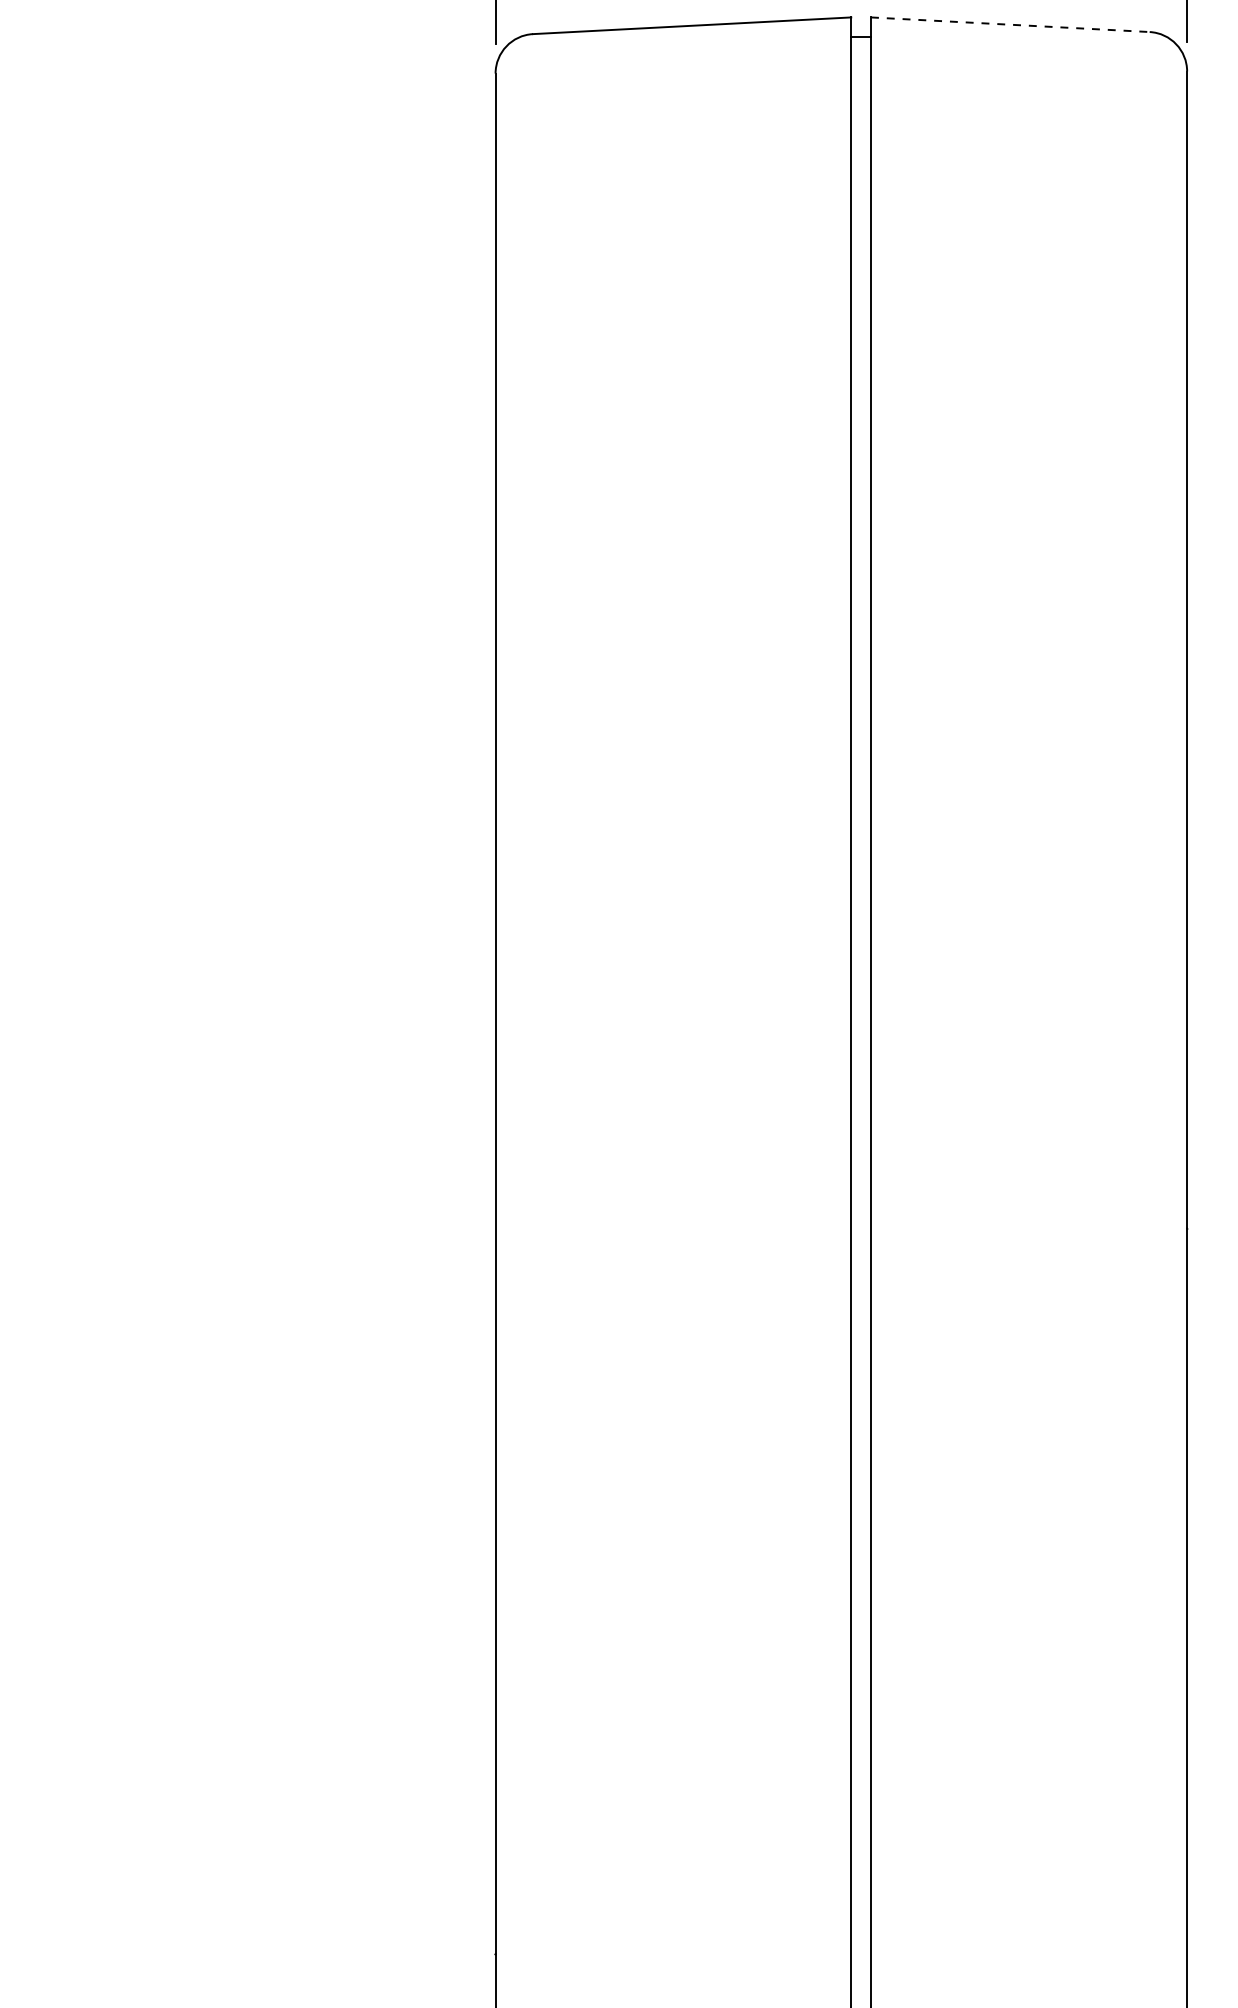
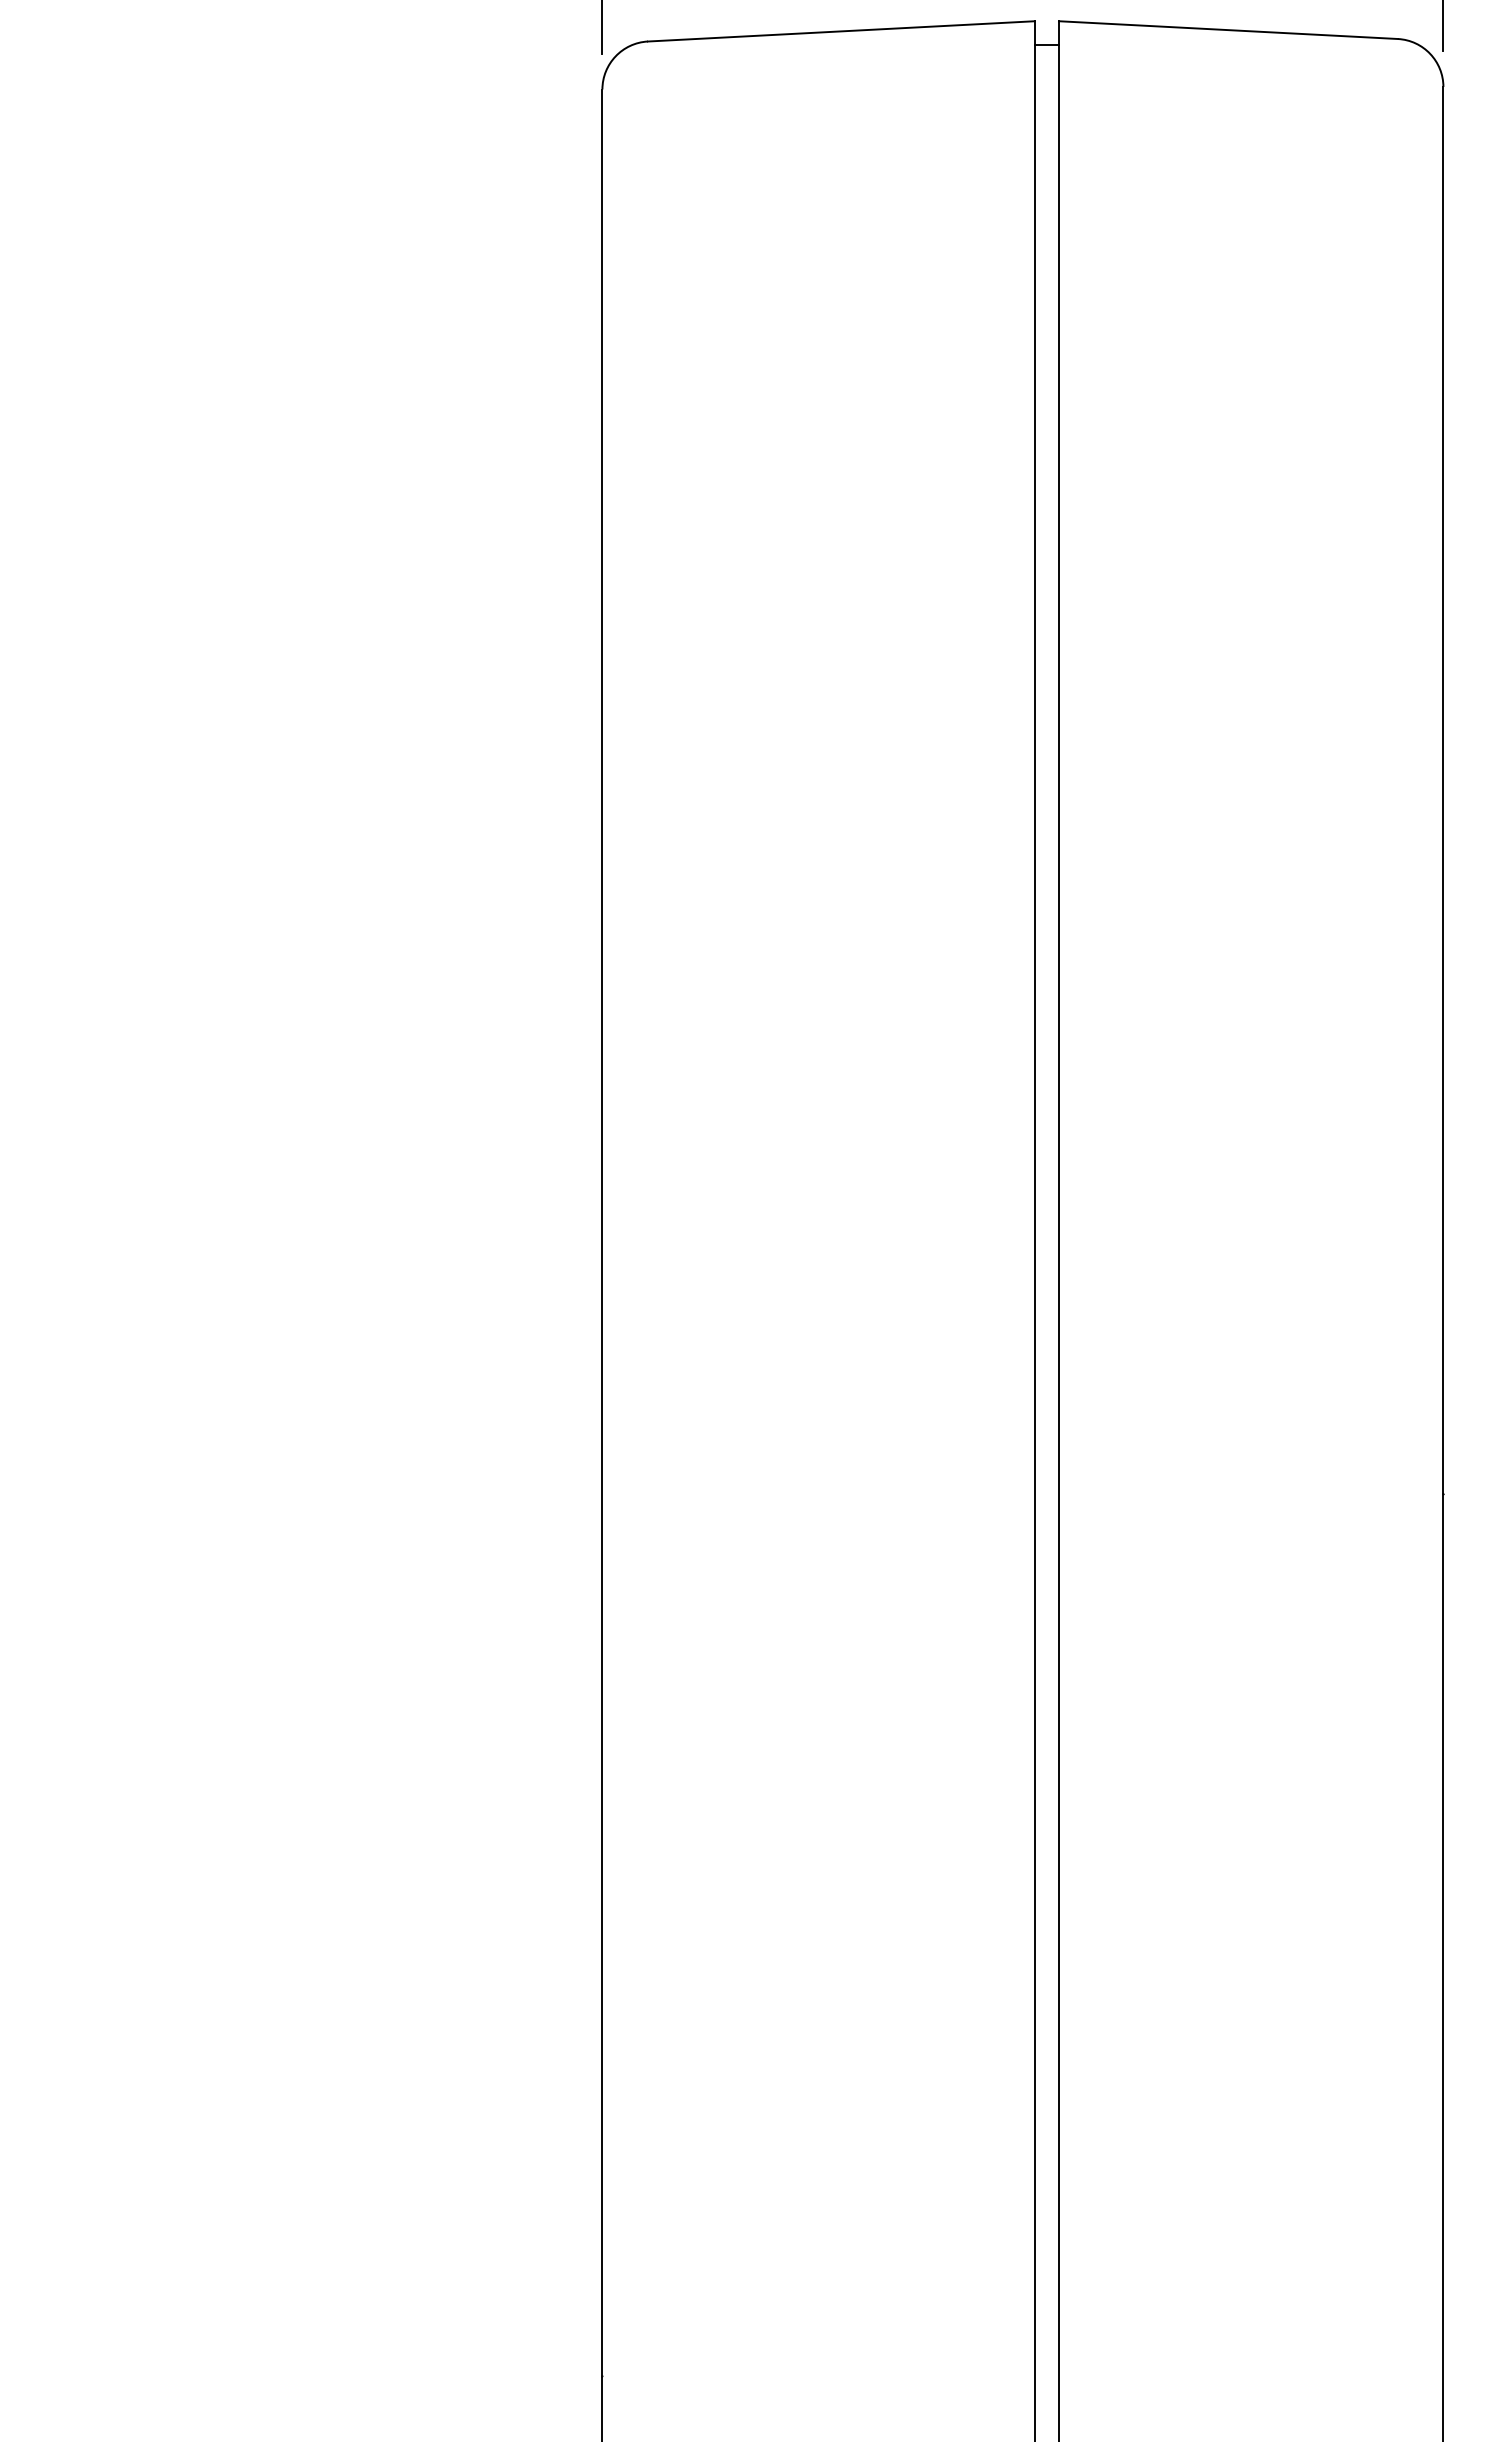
line: (1010, 25) -> (1228, 30), dashed -> solid

